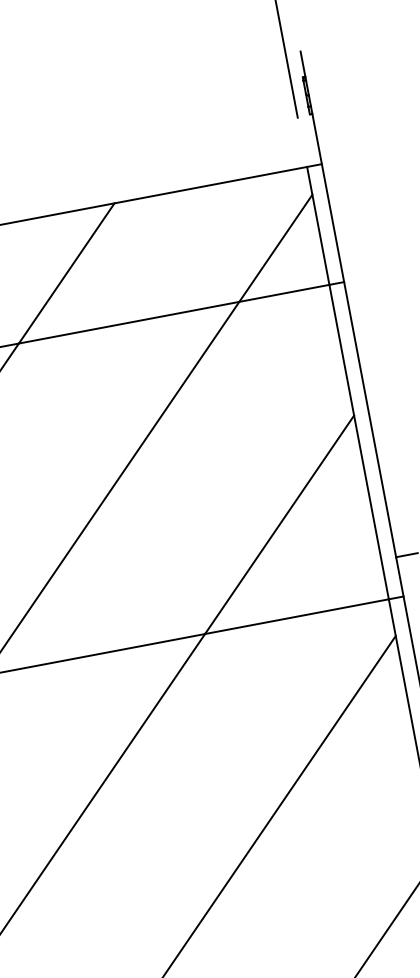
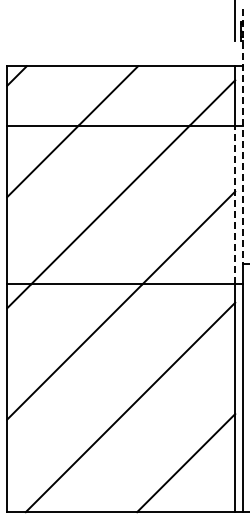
line: (348, 305) -> (242, 137), solid -> dashed
line: (359, 441) -> (235, 204), solid -> dashed

